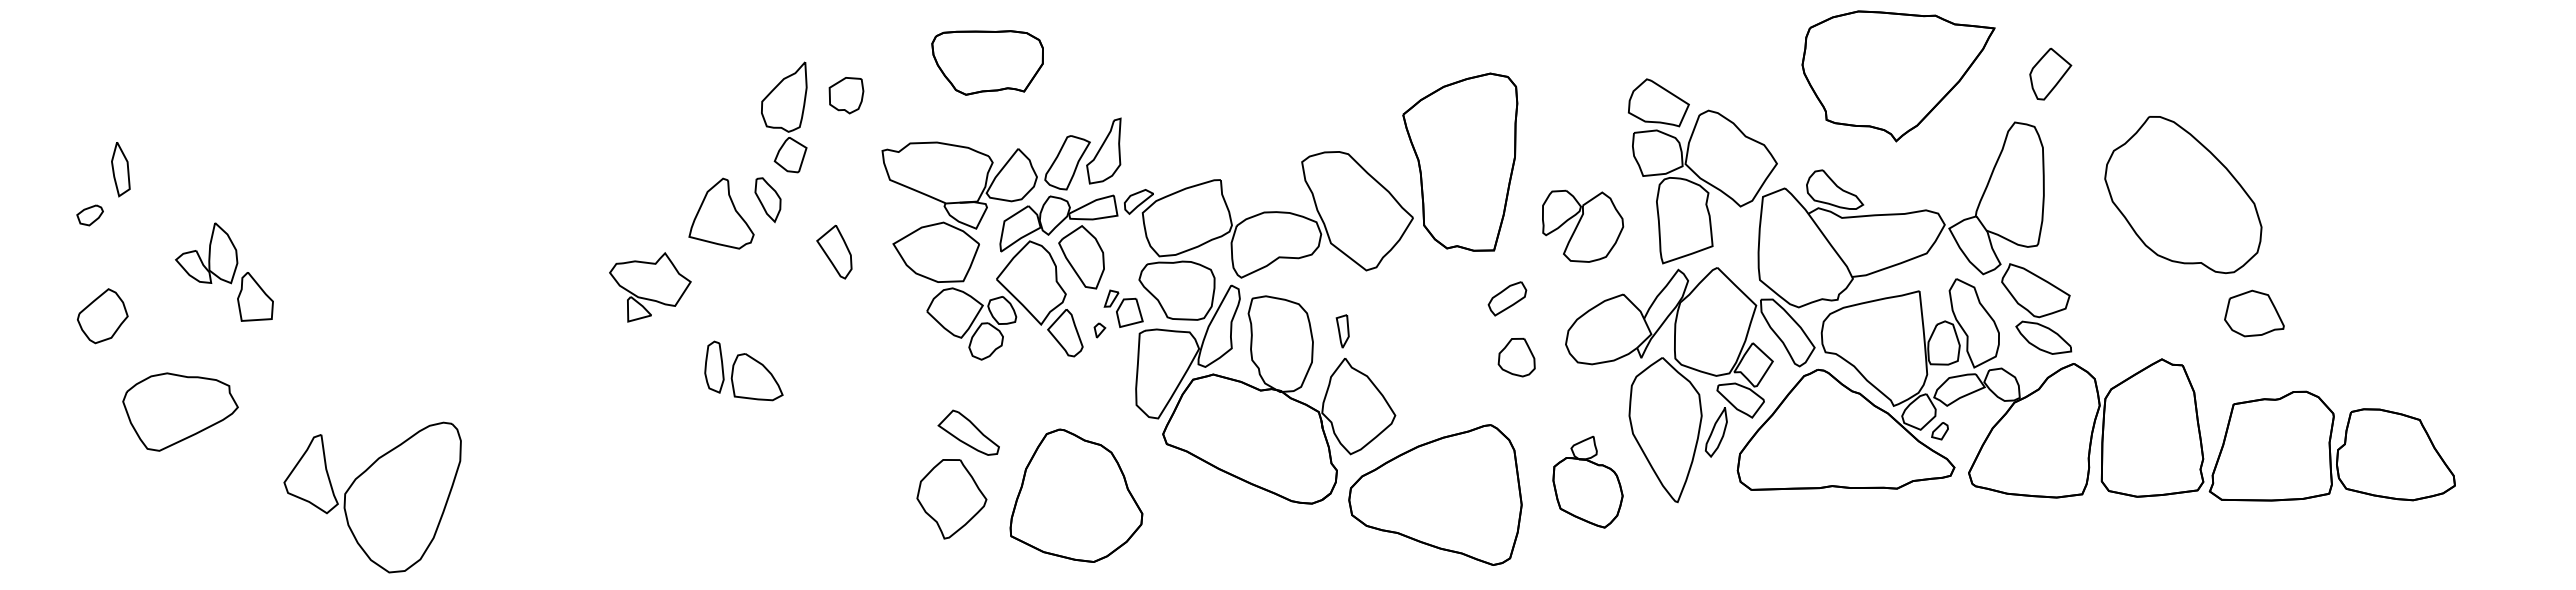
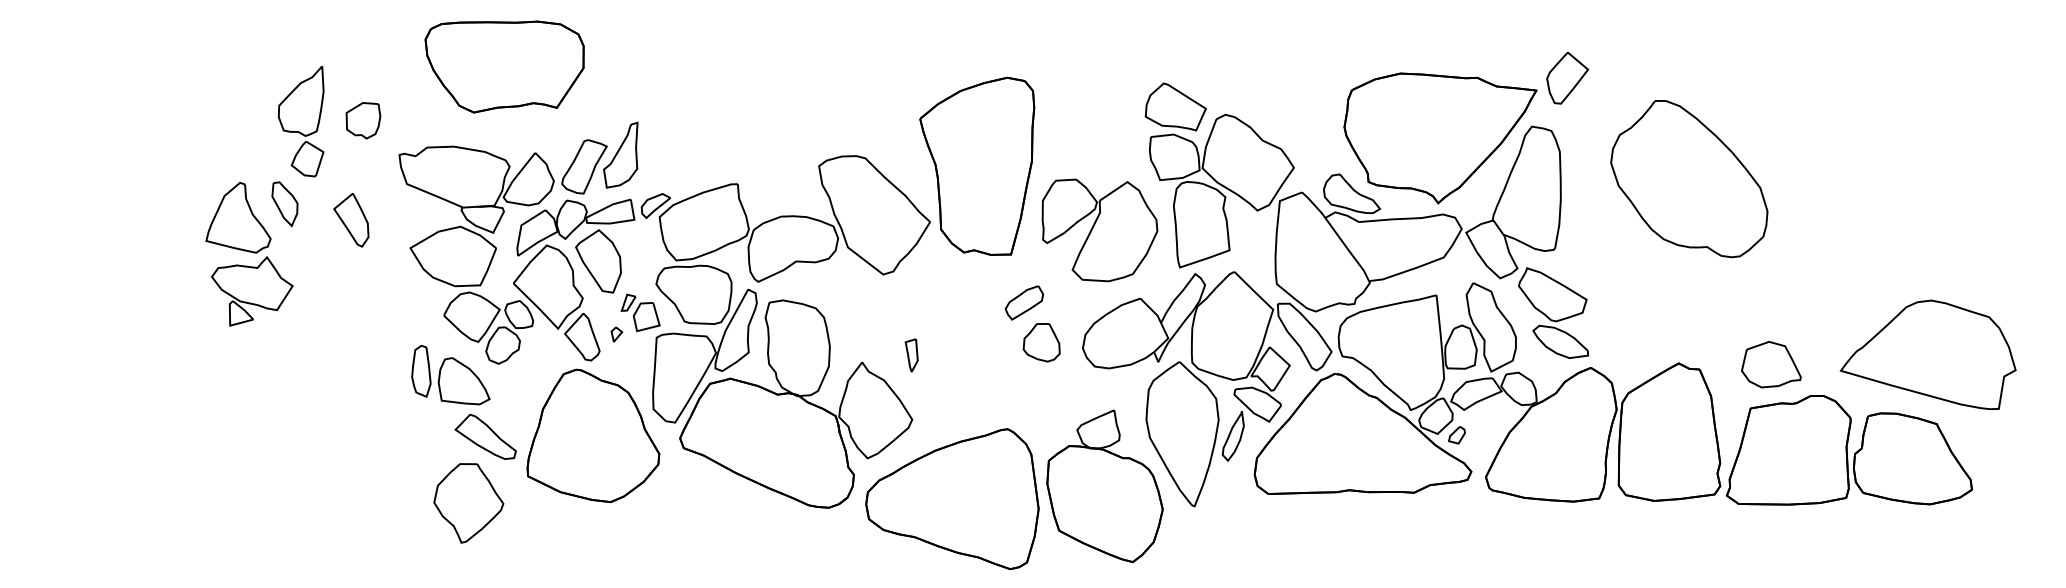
part: (987, 62) -> (504, 66), size x1.43
part: (1898, 76) -> (1440, 138), moved
part: (846, 95) -> (363, 120), moved
part: (2183, 194) -> (1689, 178), moved
part: (1582, 226) -> (1099, 230), size x1.43
part: (834, 251) -> (351, 219), moved
part: (650, 287) -> (252, 291), moved
part: (2254, 313) -> (1771, 364), moved
part: (1342, 331) -> (911, 355), moved
part: (2410, 350) -> (1927, 354), added
part: (1516, 357) -> (1041, 342), moved
part: (743, 370) -> (450, 374), moved
part: (1587, 481) -> (1104, 485), size x1.67
part: (1076, 495) -> (593, 435), moved

